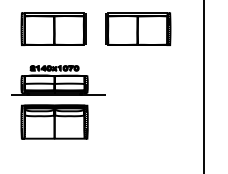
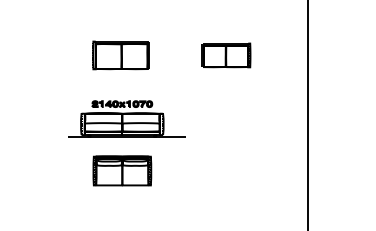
part: (53, 29) -> (120, 55), size x0.7
part: (138, 29) -> (226, 55), size x0.6
part: (54, 121) -> (122, 170), size x0.7

